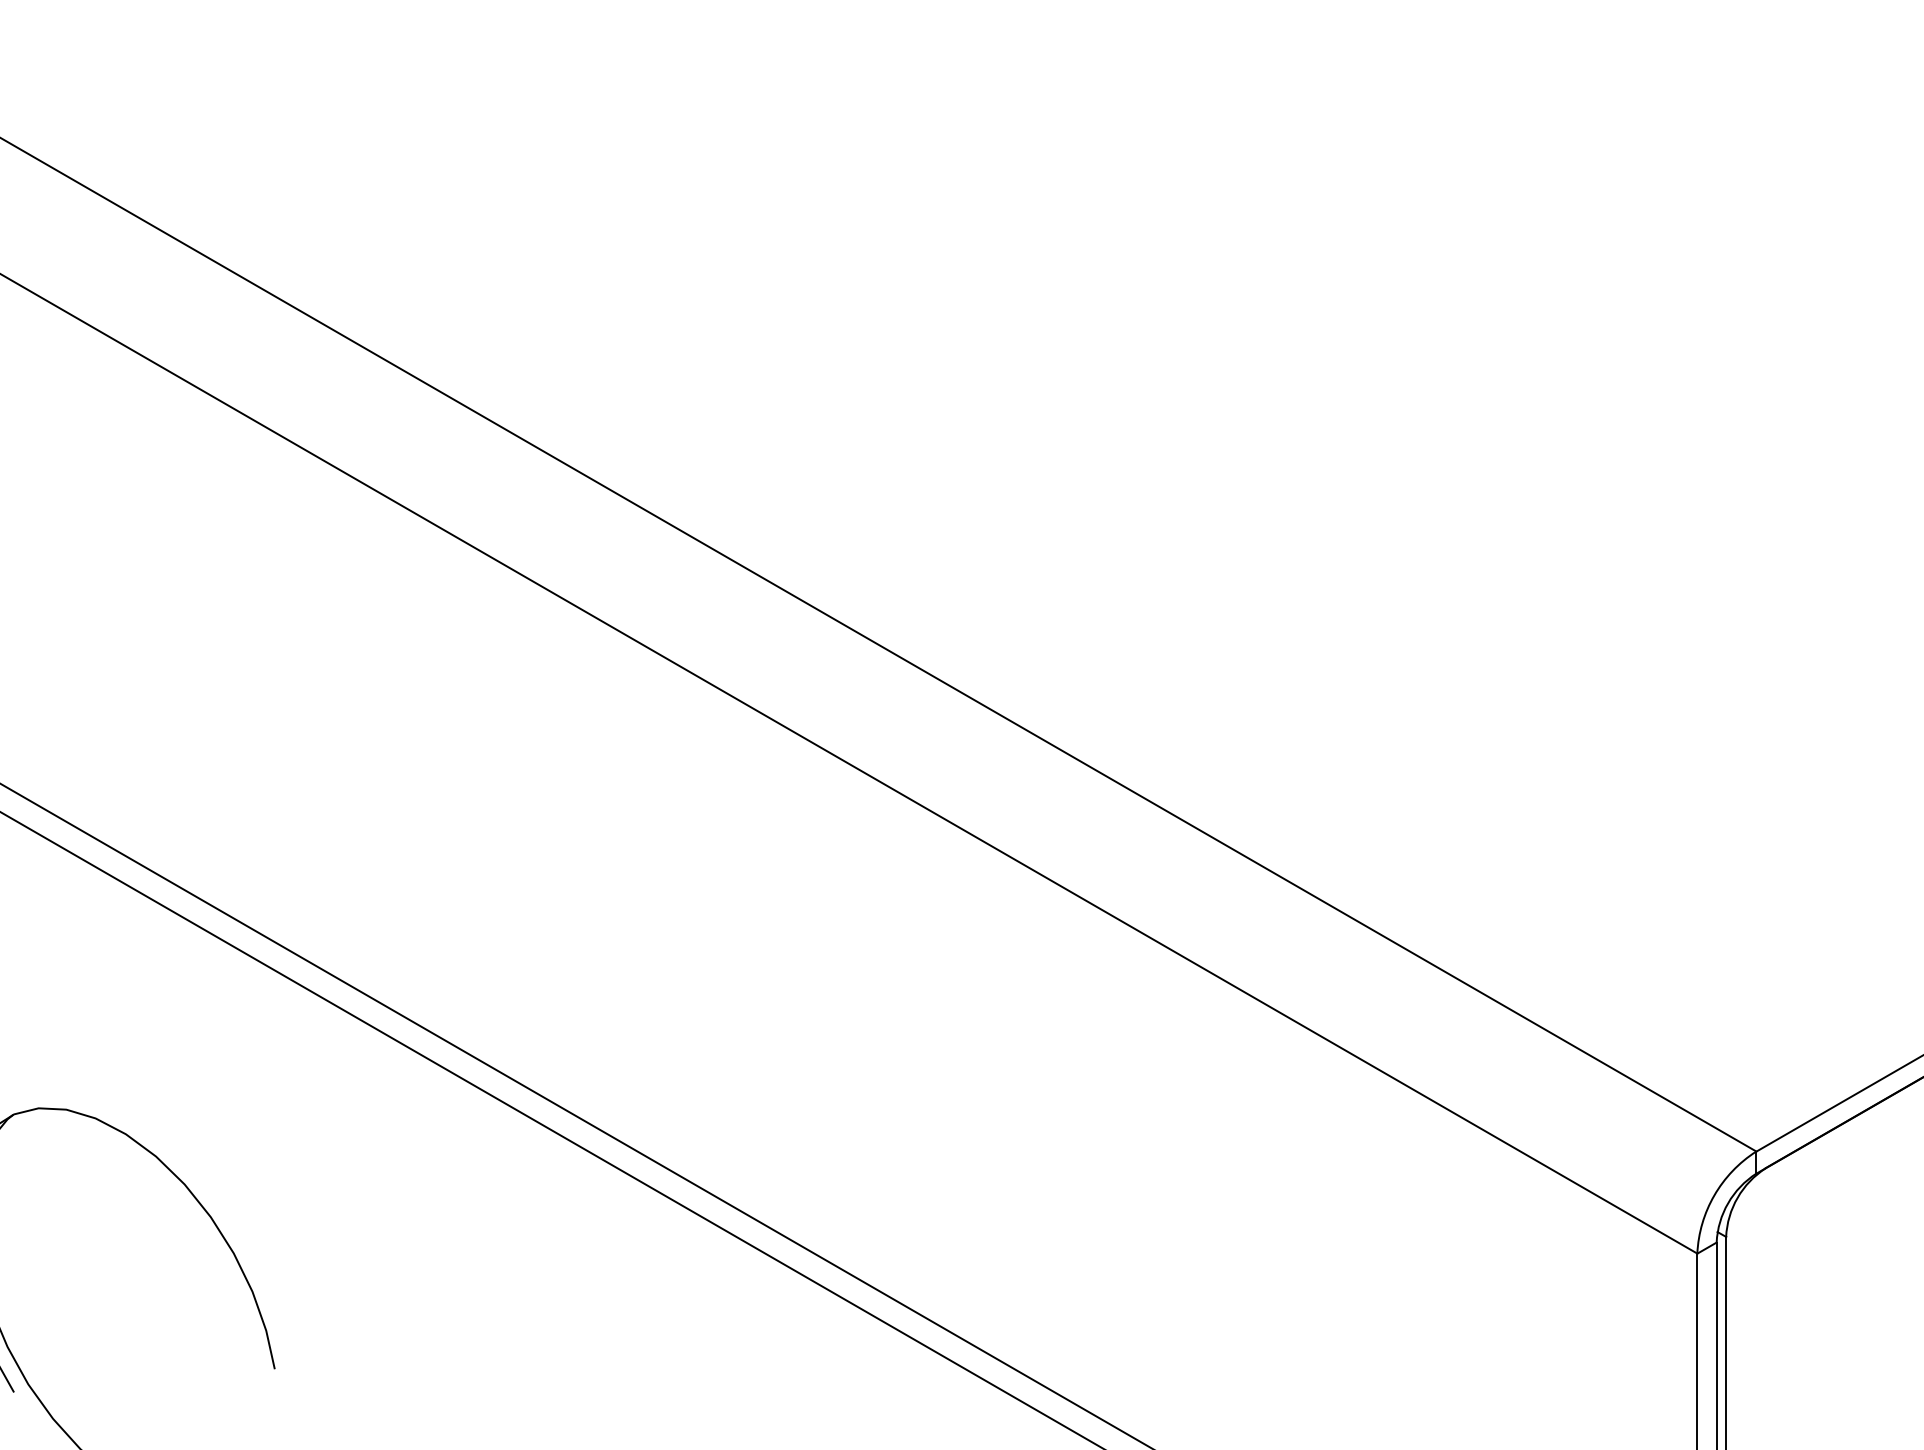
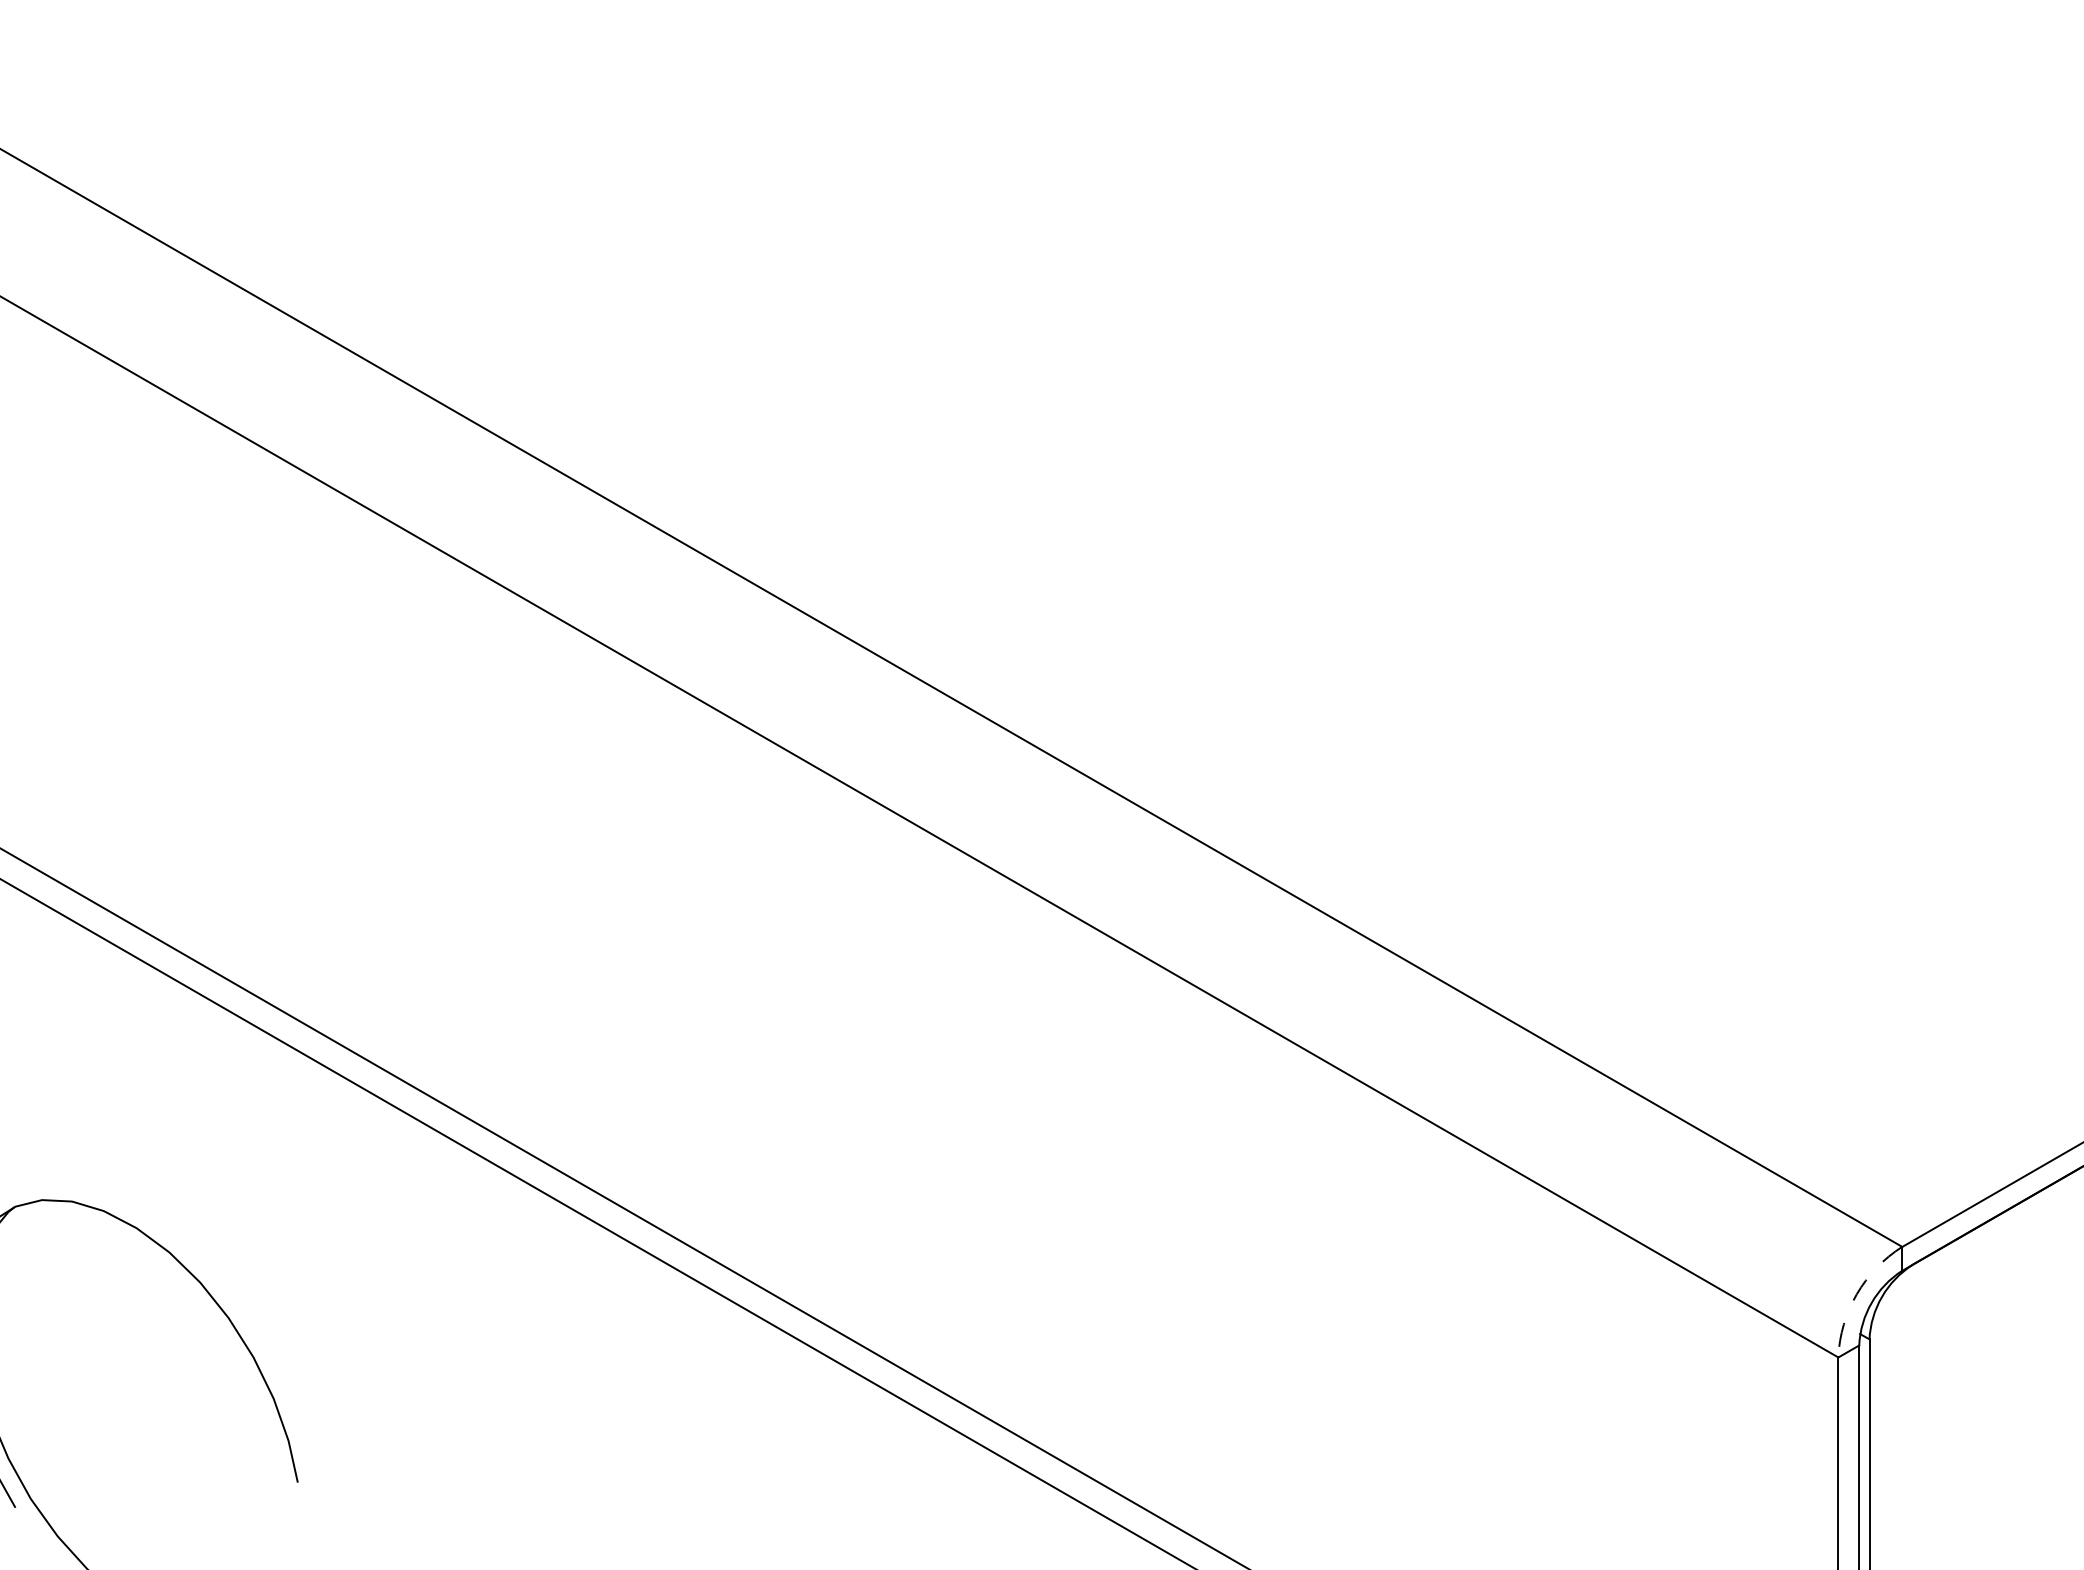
arc: (1714, 1195) -> (1856, 1294), solid -> dashed

